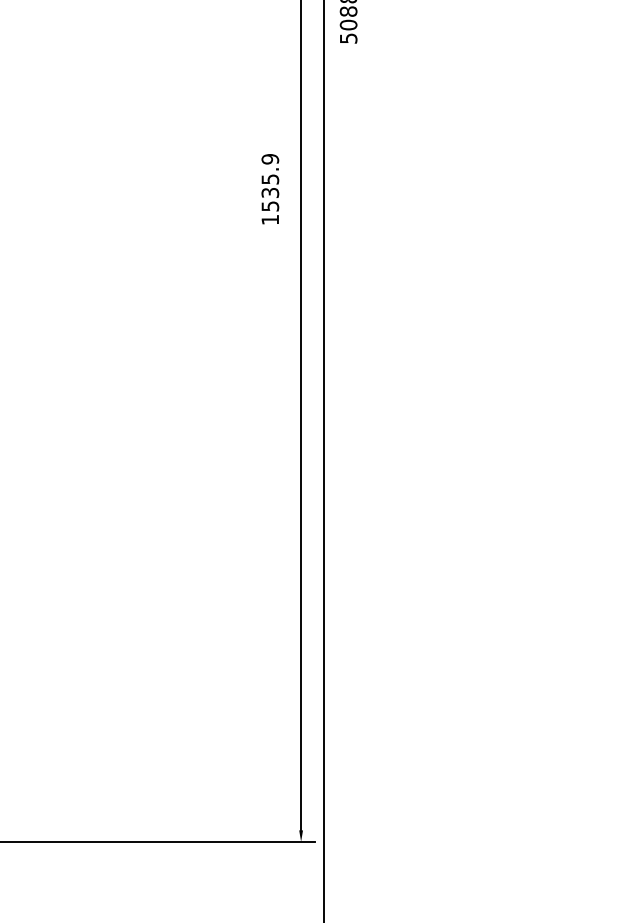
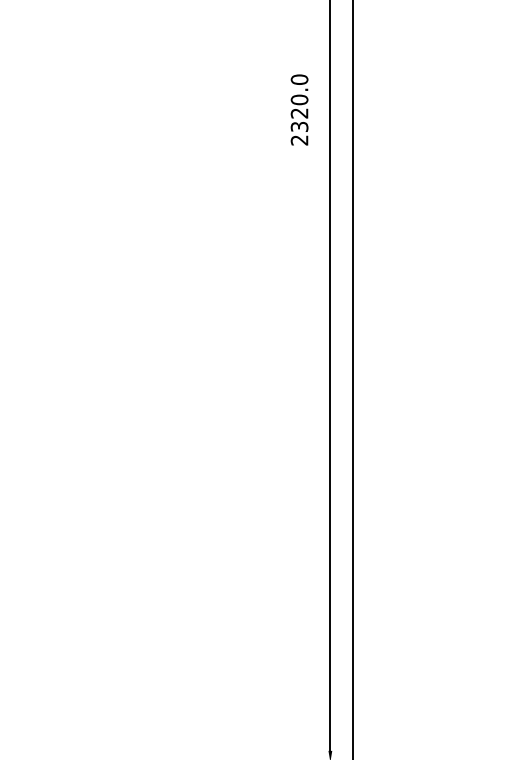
text: (270, 189) -> (299, 109), 1535.9 -> 2320.0

